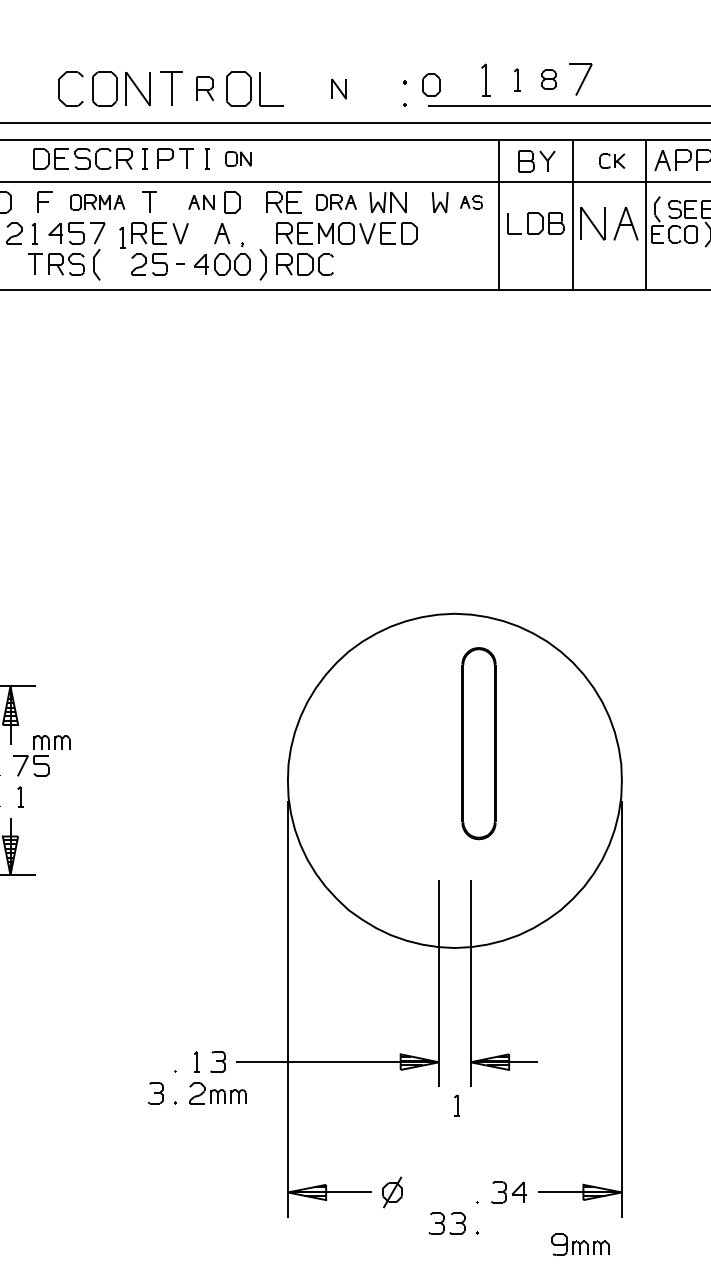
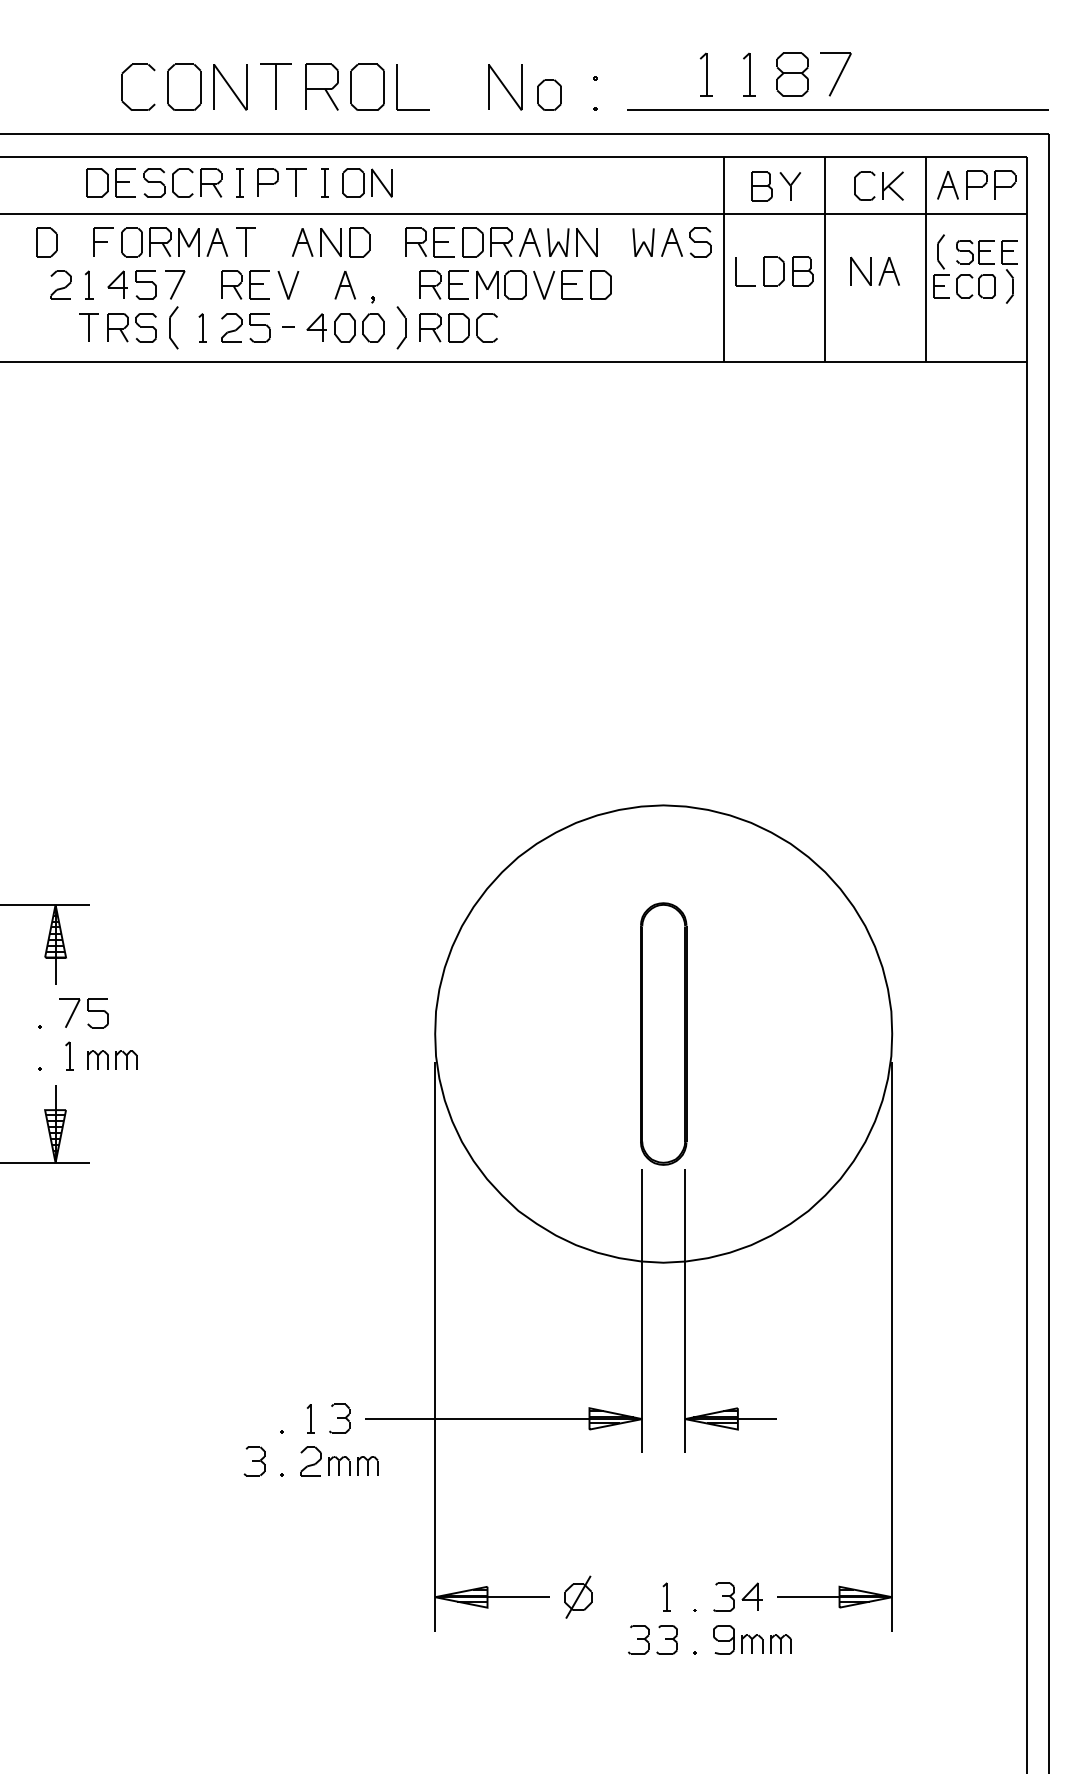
part: (517, 79) -> (749, 74), size x1.43
part: (549, 79) -> (792, 74), size x1.67
part: (431, 84) -> (549, 94), moved
part: (204, 88) -> (321, 86), size x1.43
part: (339, 89) -> (505, 87), size x1.67
part: (238, 158) -> (367, 182), size x1.43
part: (611, 160) -> (878, 185), size x1.43
part: (97, 202) -> (174, 242), size x1.43
part: (201, 202) -> (316, 242), size x1.43
part: (336, 202) -> (501, 242), size x1.43
part: (471, 202) -> (686, 242), size x1.67
part: (608, 222) -> (874, 270), size x0.62
part: (122, 237) -> (202, 327), moved
part: (52, 741) -> (112, 1059), moved
part: (478, 743) -> (663, 1033), moved
part: (456, 1104) -> (666, 1596), moved
part: (580, 1244) -> (752, 1639), moved

